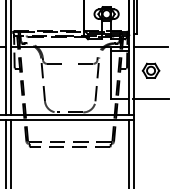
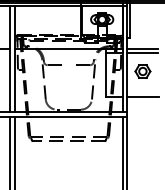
line: (150, 51) -> (142, 53), added

